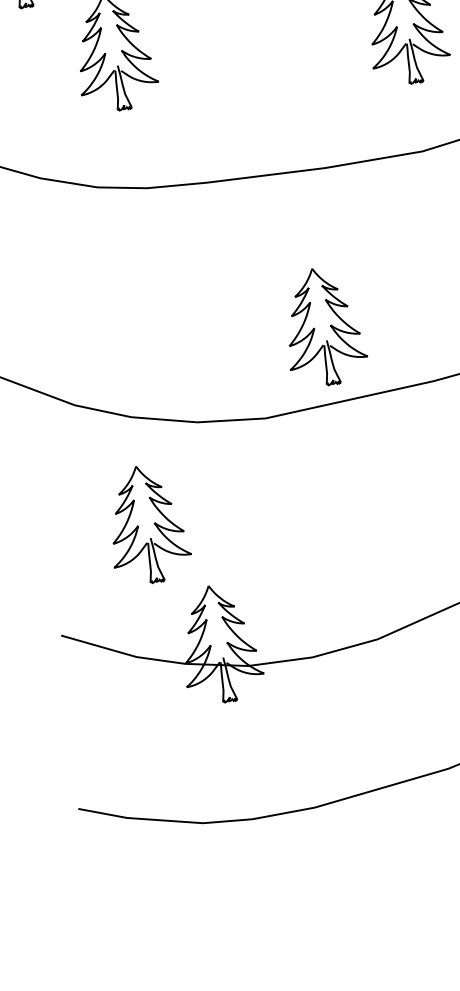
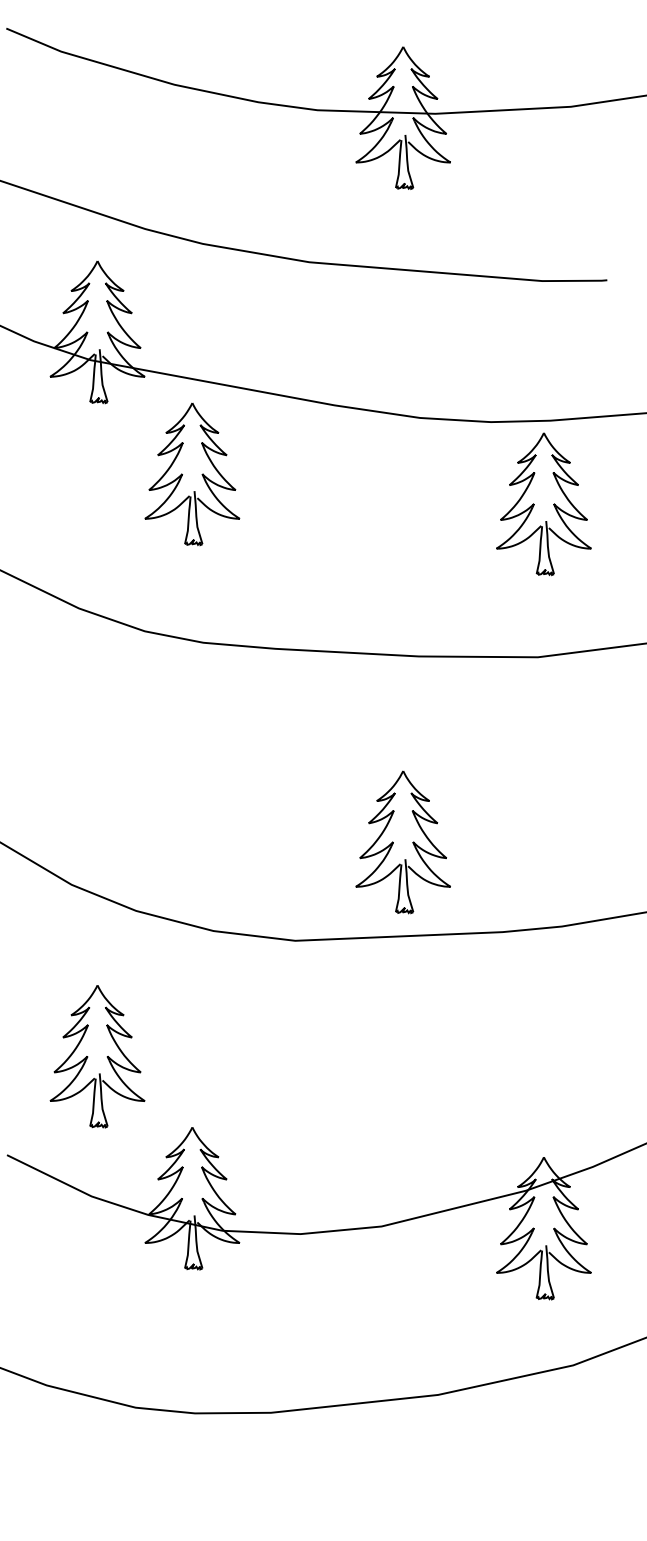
part: (321, 327) -> (402, 842), moved
part: (146, 524) -> (97, 1056), moved

